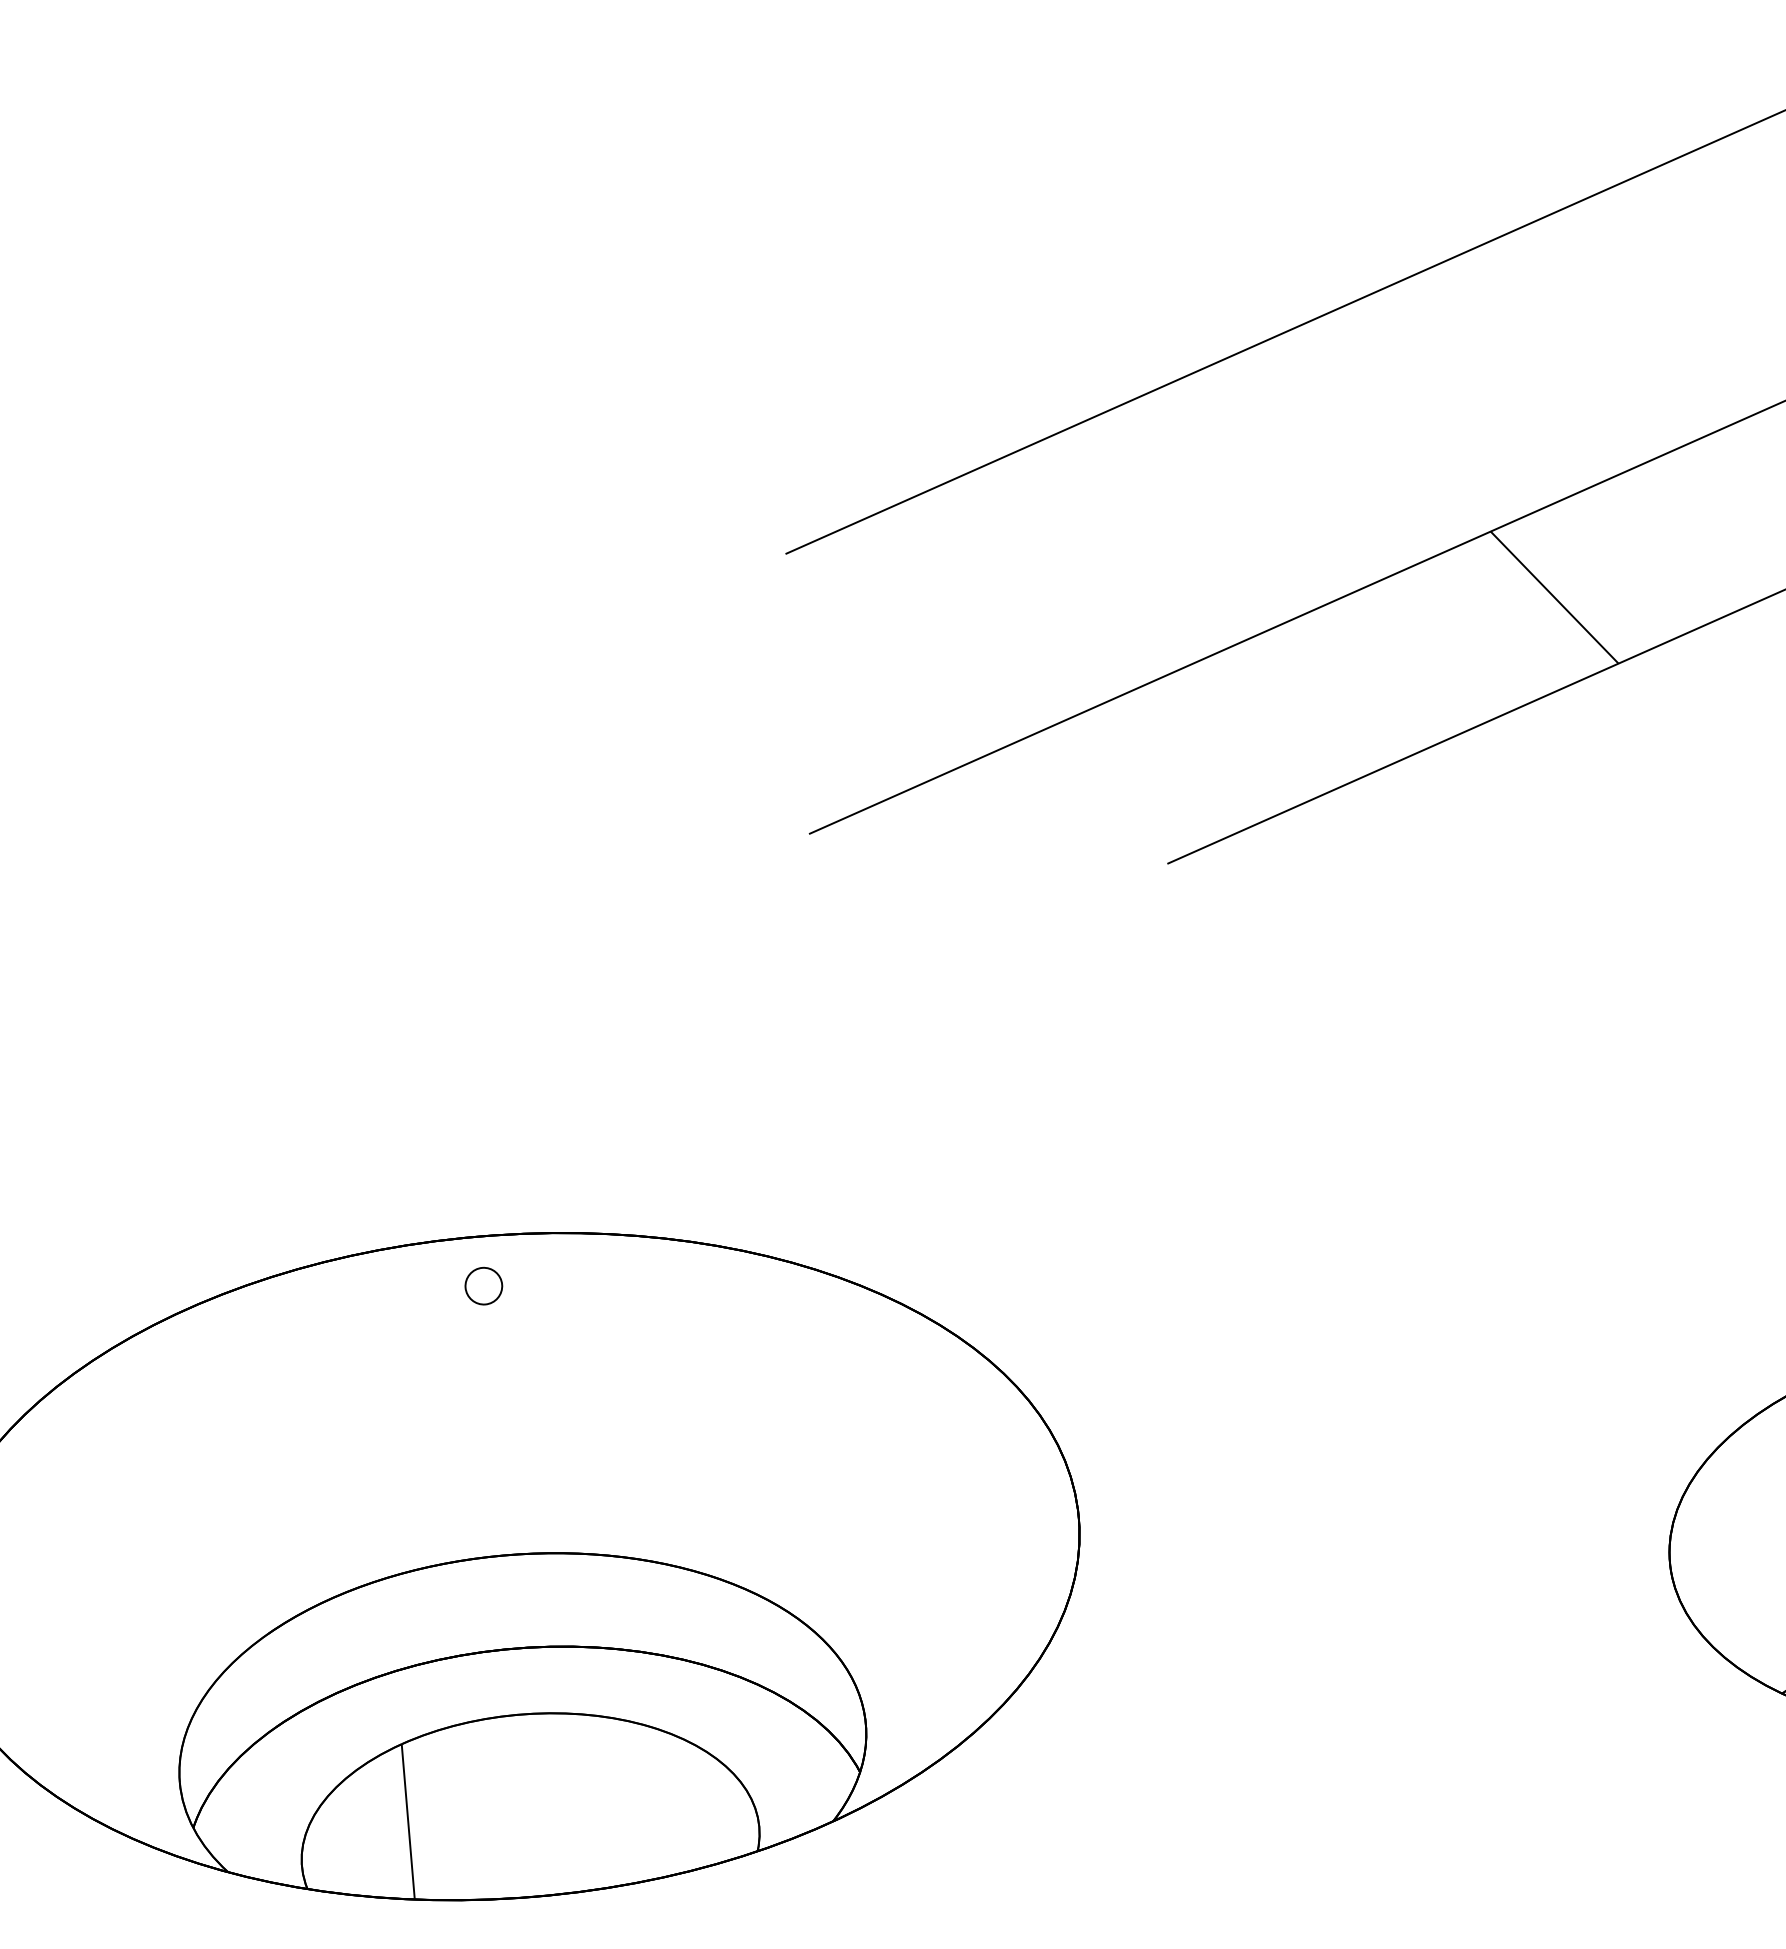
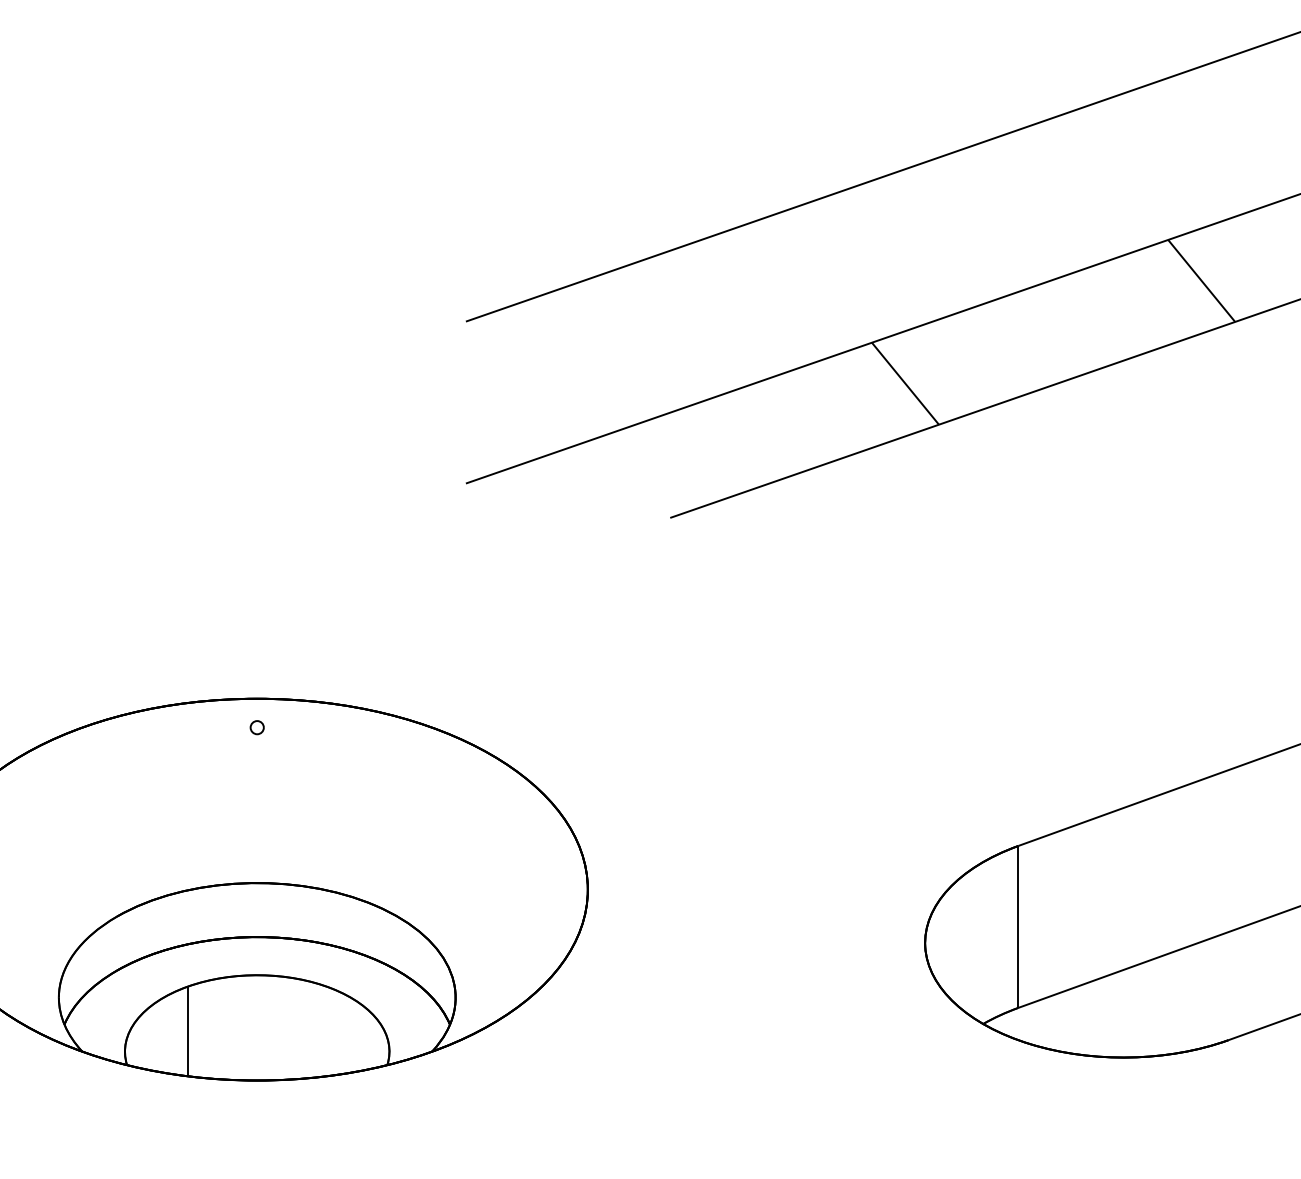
part: (482, 1286) -> (256, 727), size x0.62

